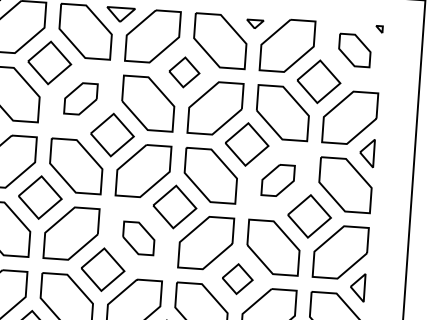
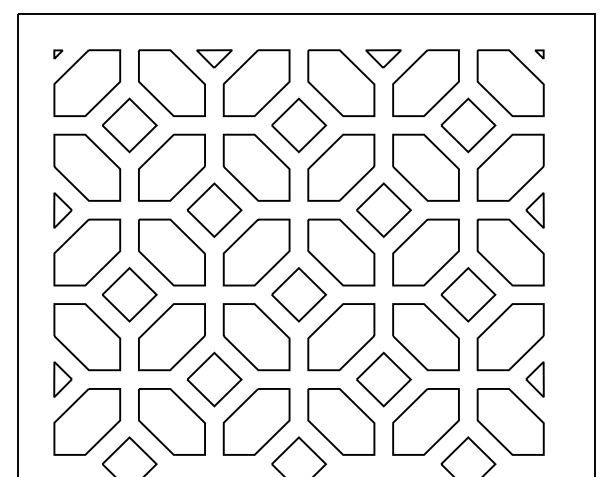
part: (255, 23) -> (383, 58), size x1.67
part: (354, 50) -> (510, 82), size x1.67
part: (184, 72) -> (299, 125), size x1.43
part: (80, 98) -> (171, 167), size x1.67
part: (277, 180) -> (425, 252), size x1.67
part: (138, 238) -> (256, 337), size x1.67
part: (237, 279) -> (383, 379), size x1.43

